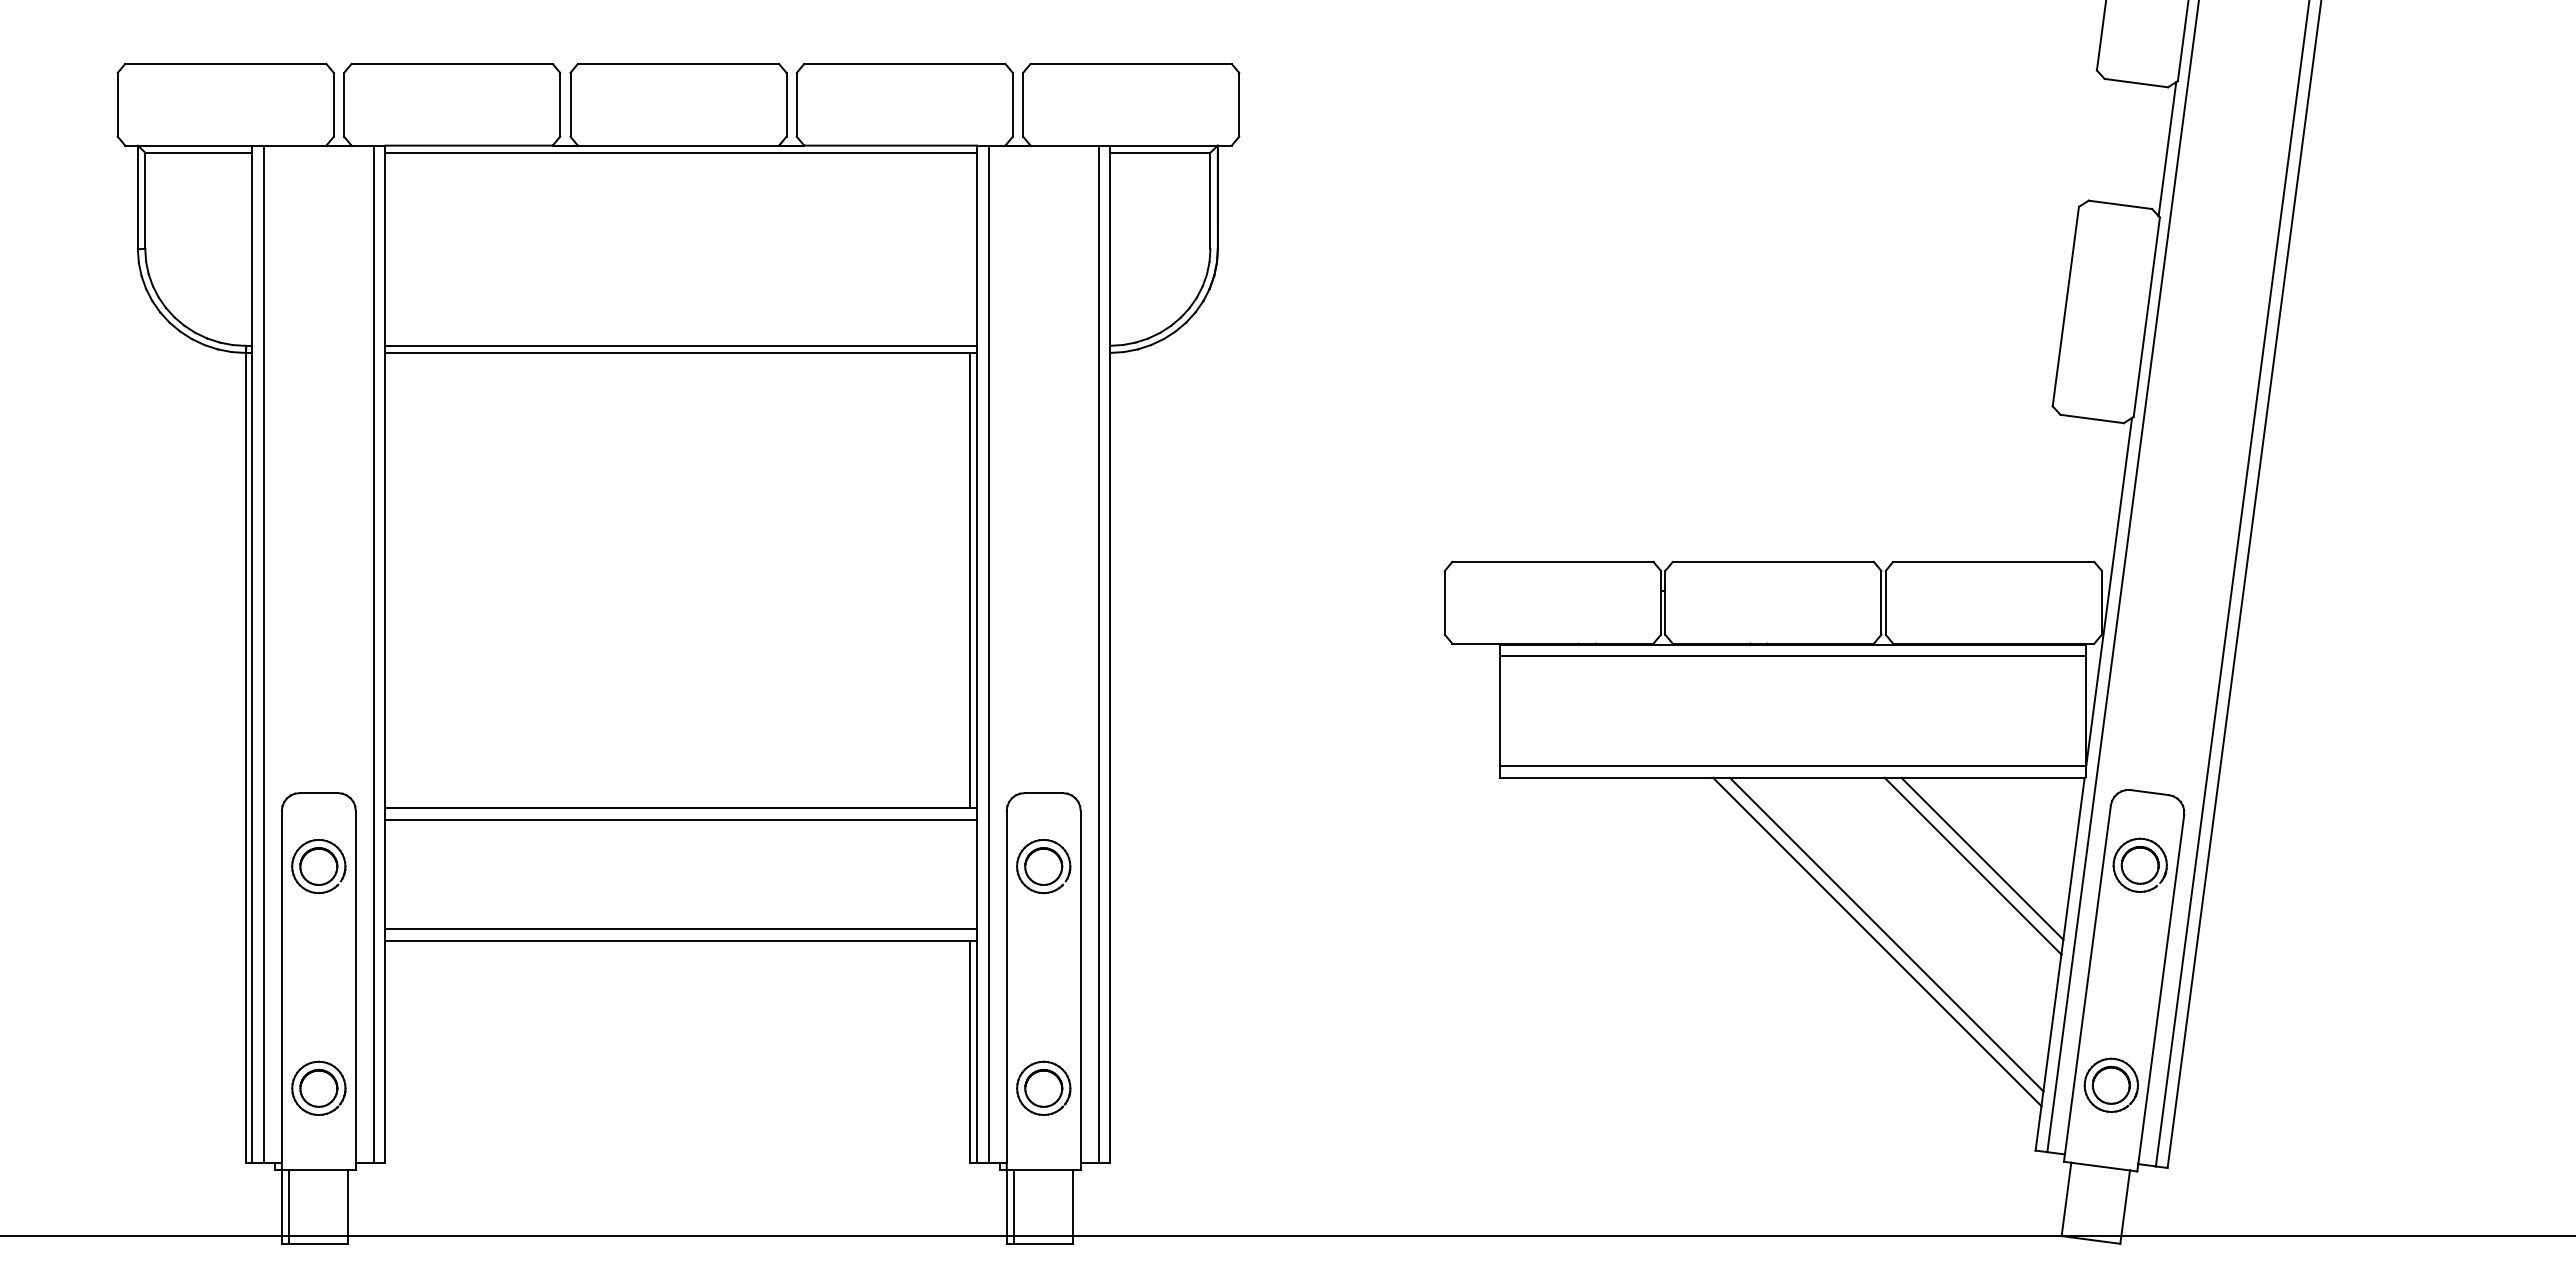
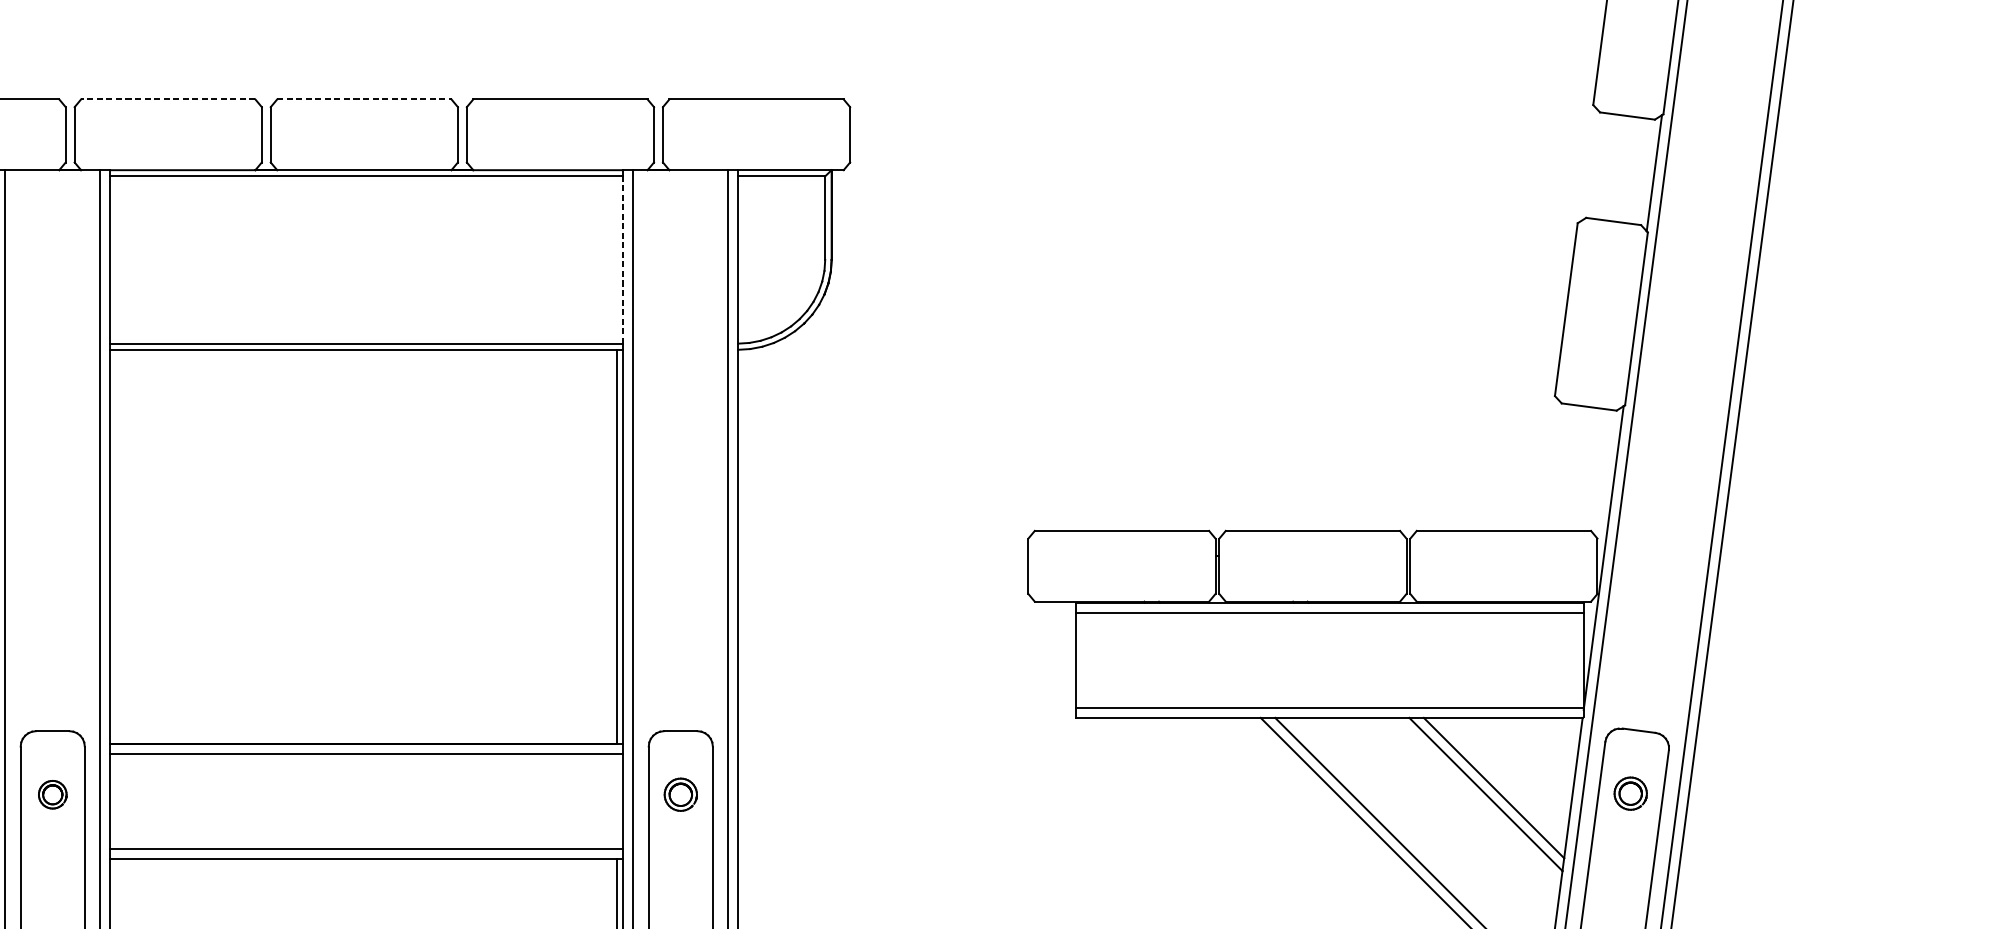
line: (452, 63) -> (168, 99), solid -> dashed
line: (678, 63) -> (364, 99), solid -> dashed
line: (977, 249) -> (623, 260), solid -> dashed
part: (2139, 864) -> (1630, 793), size x0.7
part: (318, 866) -> (52, 794), size x0.6
part: (1043, 866) -> (680, 794), size x0.7

